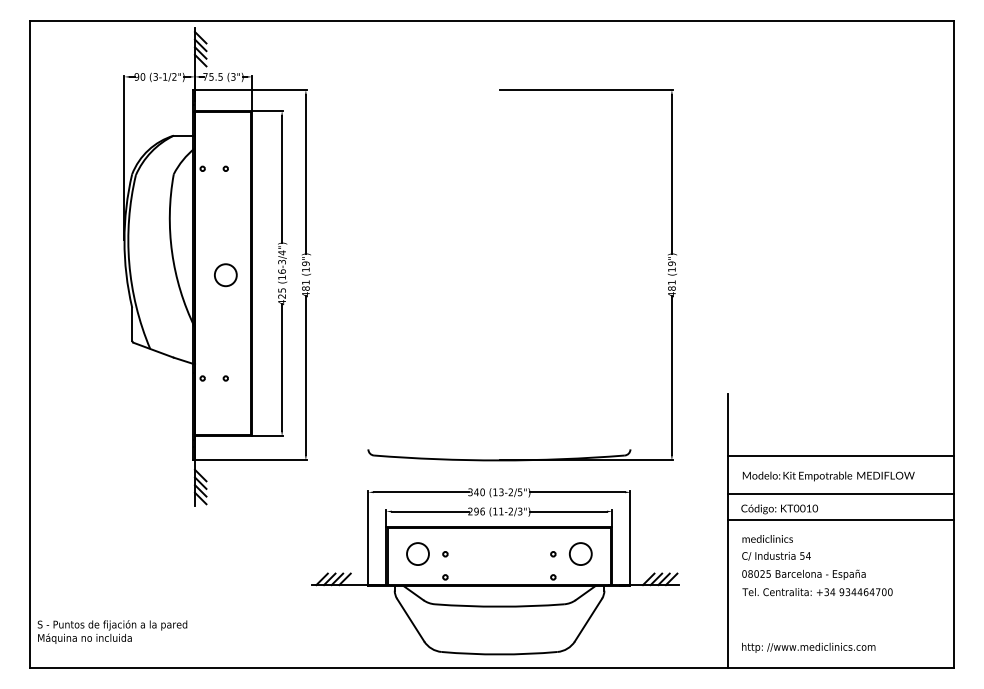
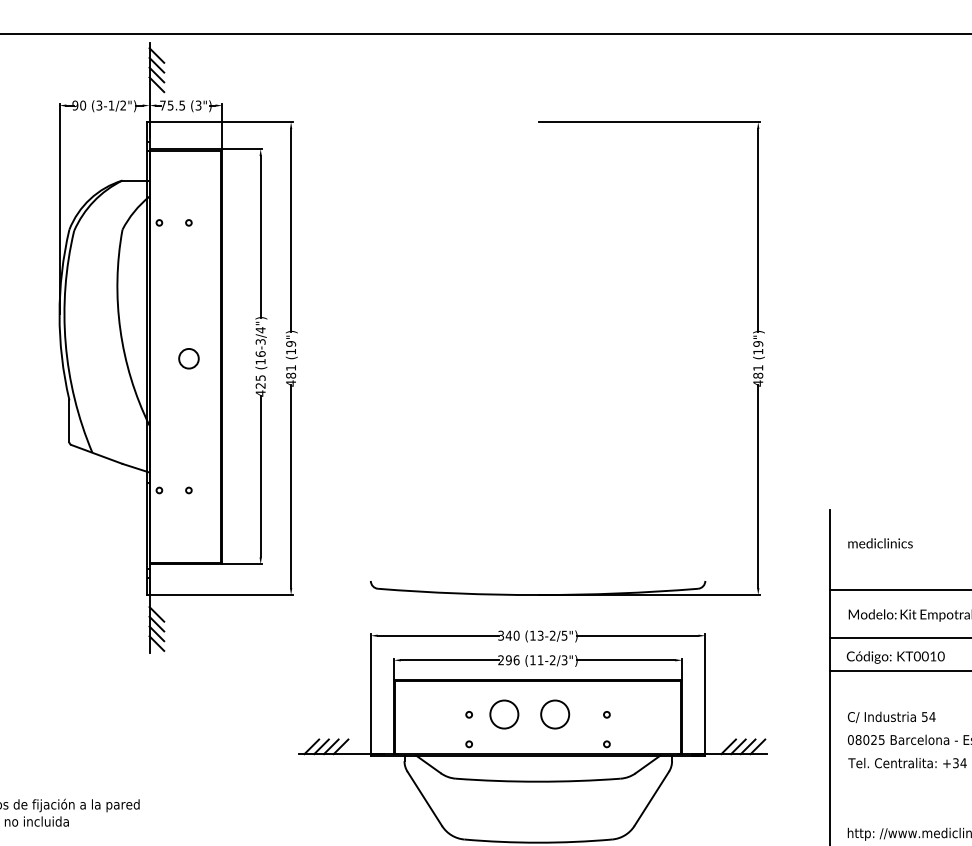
circle: (225, 275) -> (188, 359), size x0.7
text: (767, 538) -> (880, 542), moved
circle: (417, 553) -> (503, 713), moved
circle: (580, 553) -> (554, 713), moved

